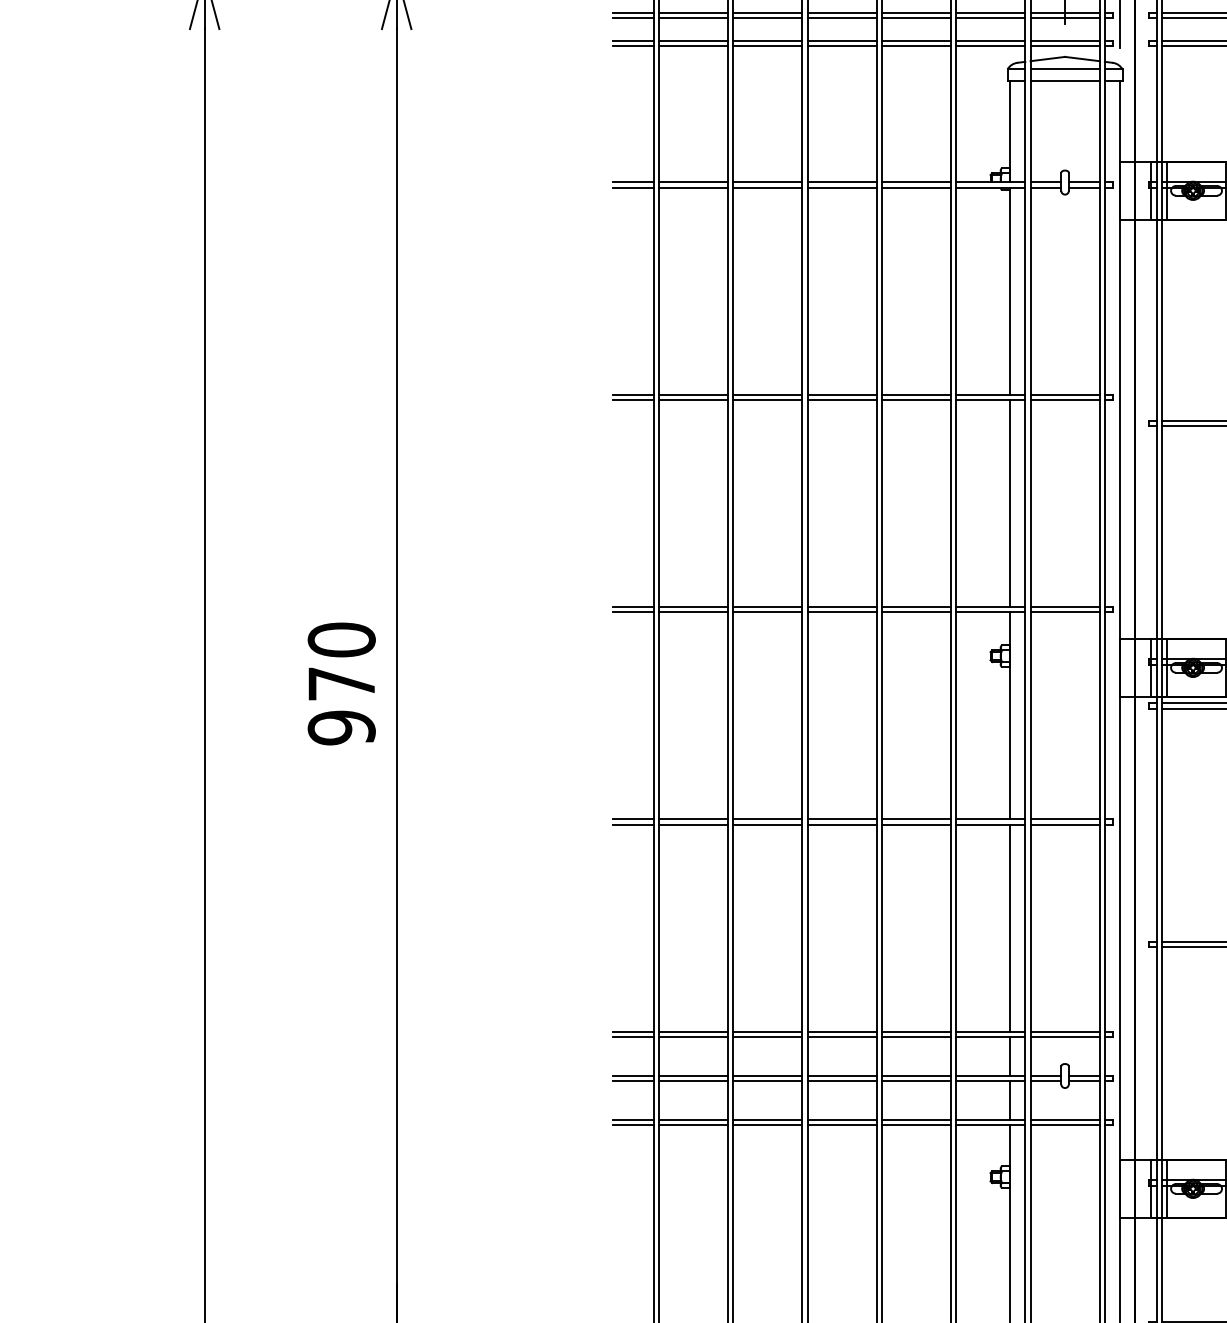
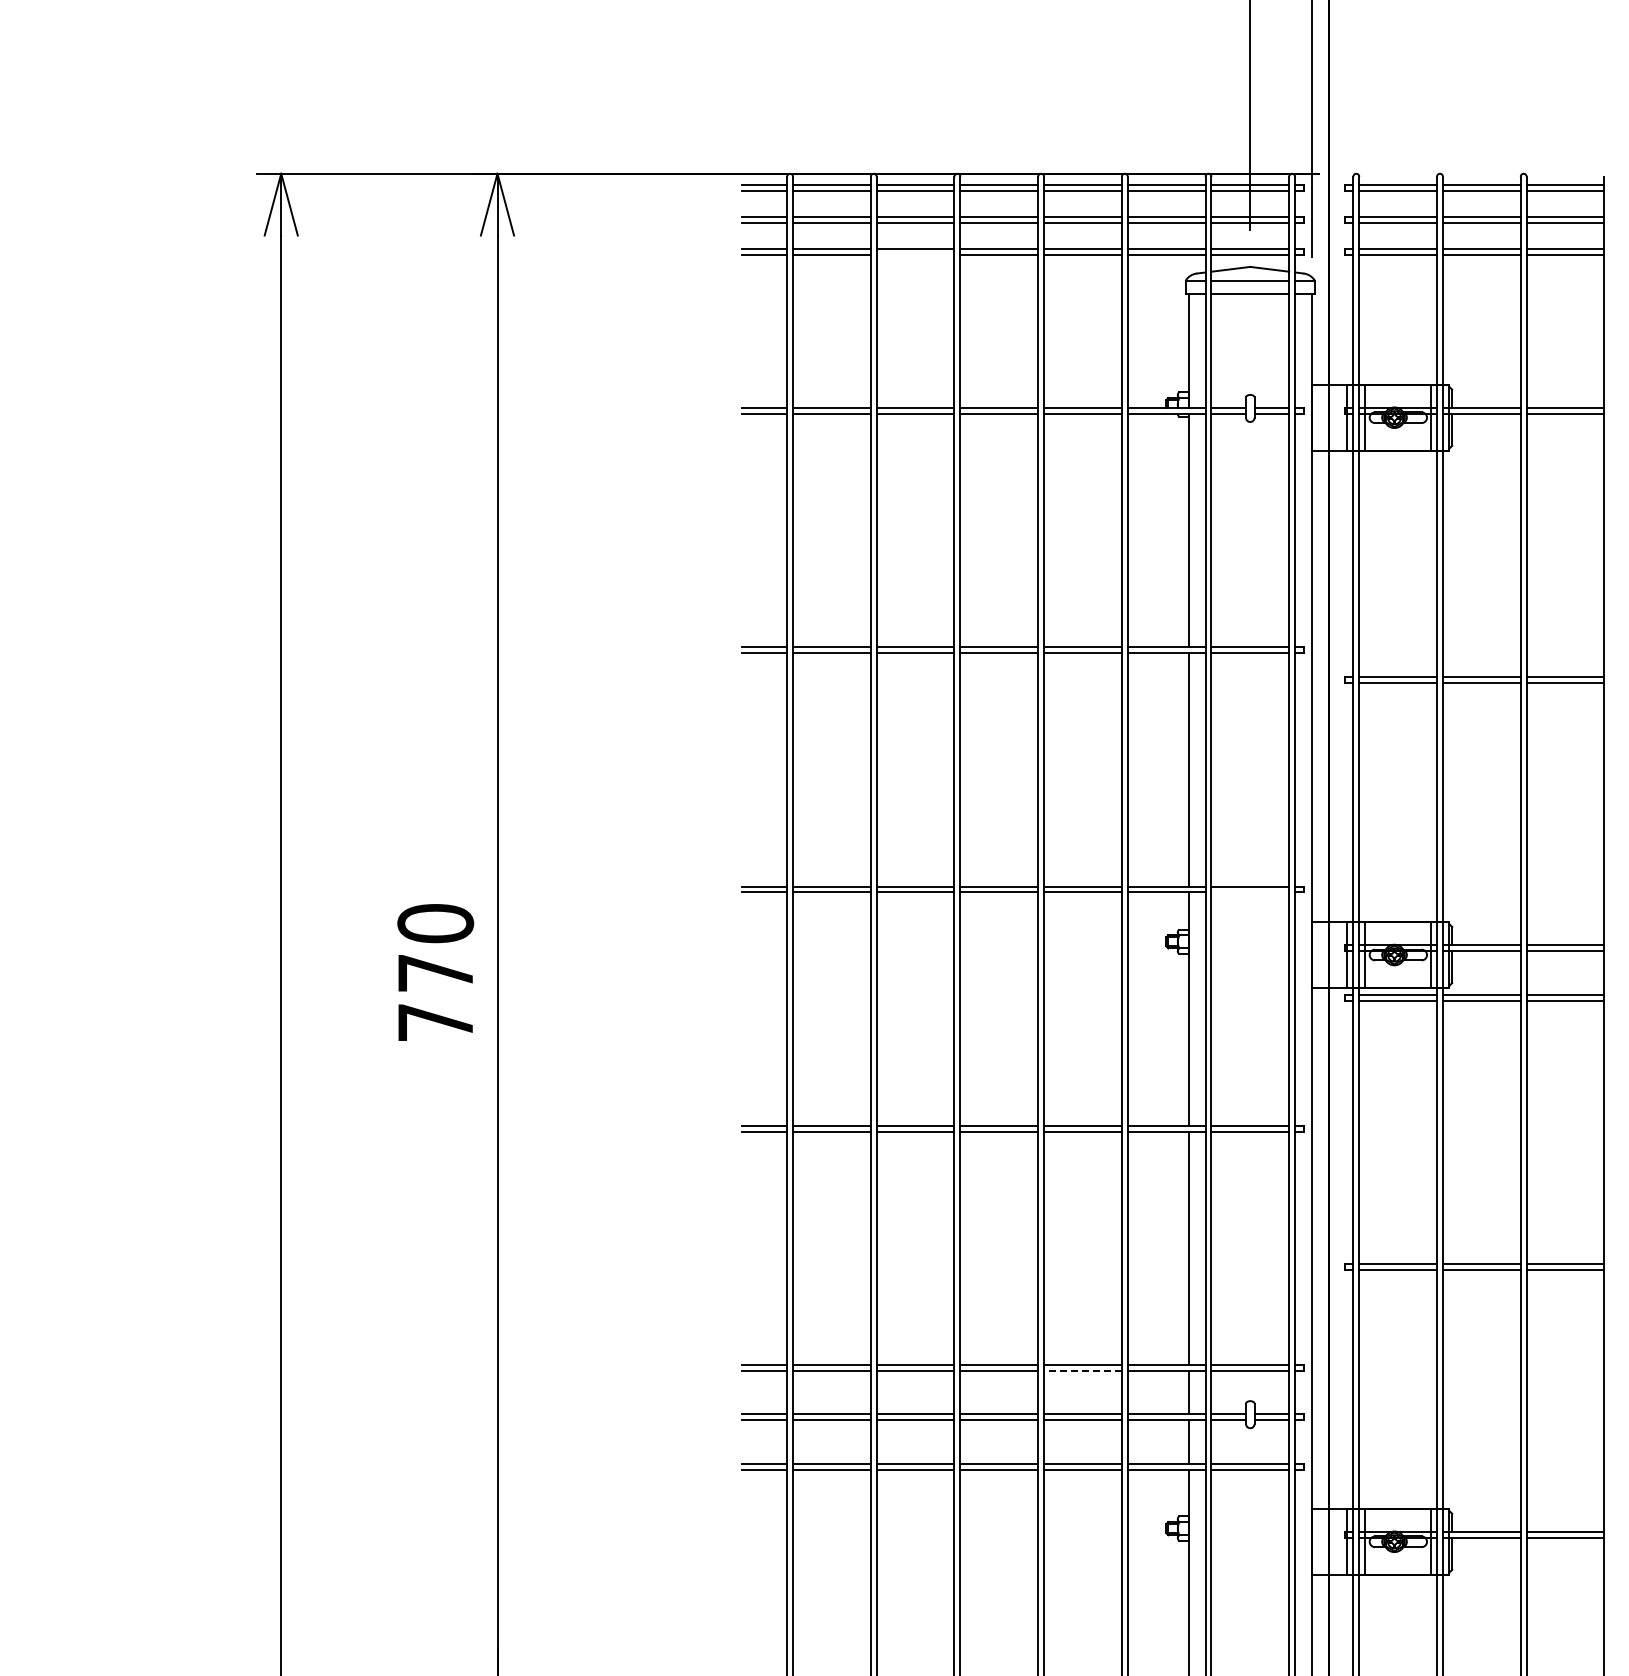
line: (767, 46) -> (915, 255), removed
line: (1065, 612) -> (1250, 892), removed
text: (341, 727) -> (435, 1022), 970 -> 770
line: (916, 1036) -> (1082, 1370), solid -> dashed

